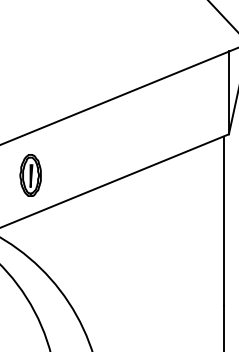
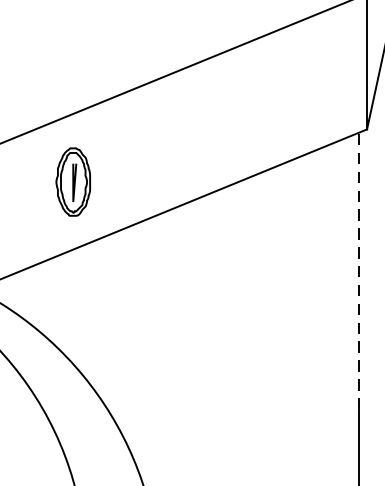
part: (30, 175) -> (73, 182), moved
line: (224, 221) -> (359, 272), solid -> dashed

